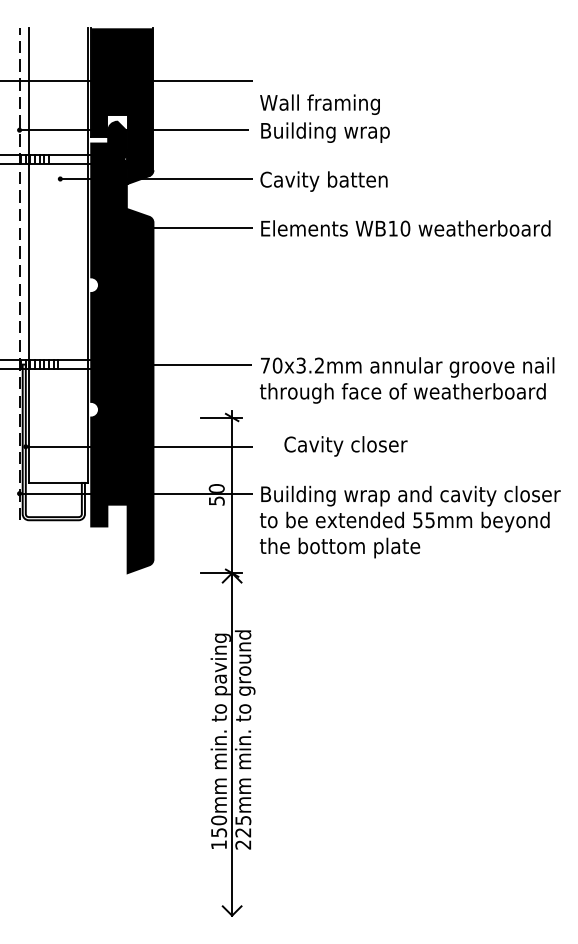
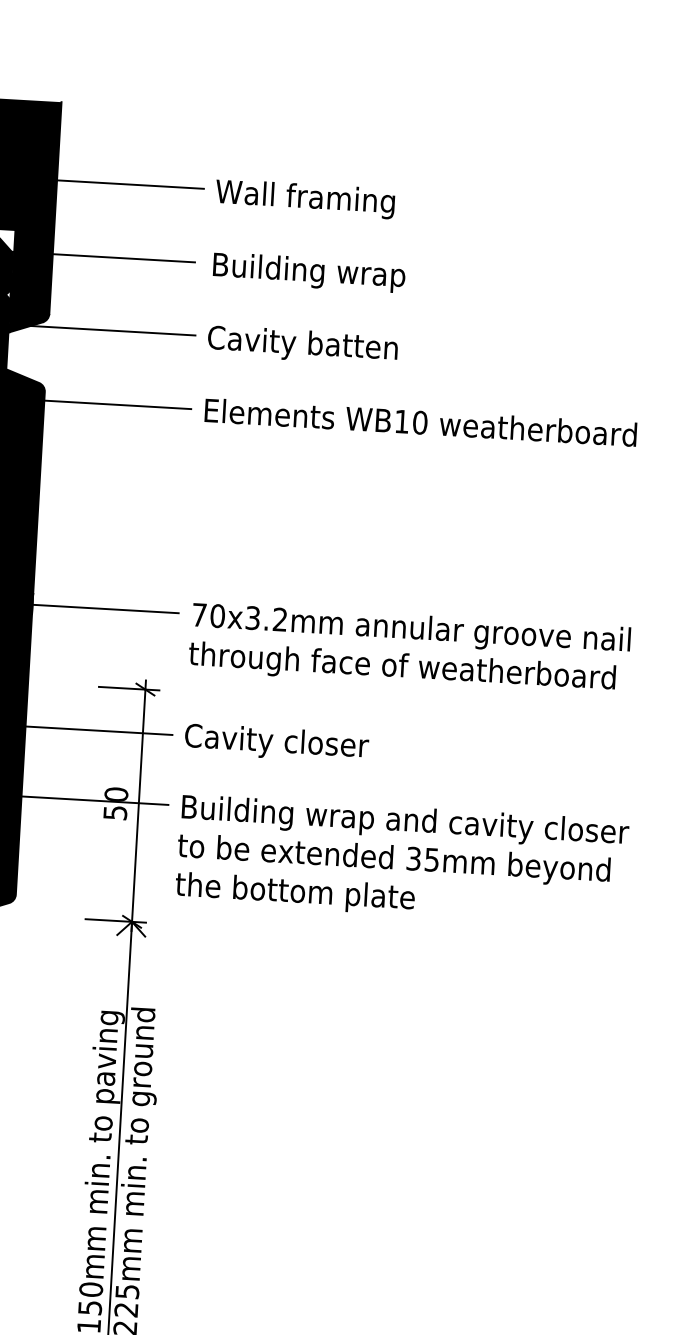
text: (319, 104) -> (304, 198), moved
text: (345, 446) -> (276, 743), moved
text: (417, 519) -> (413, 857), 55mm -> 35mm

